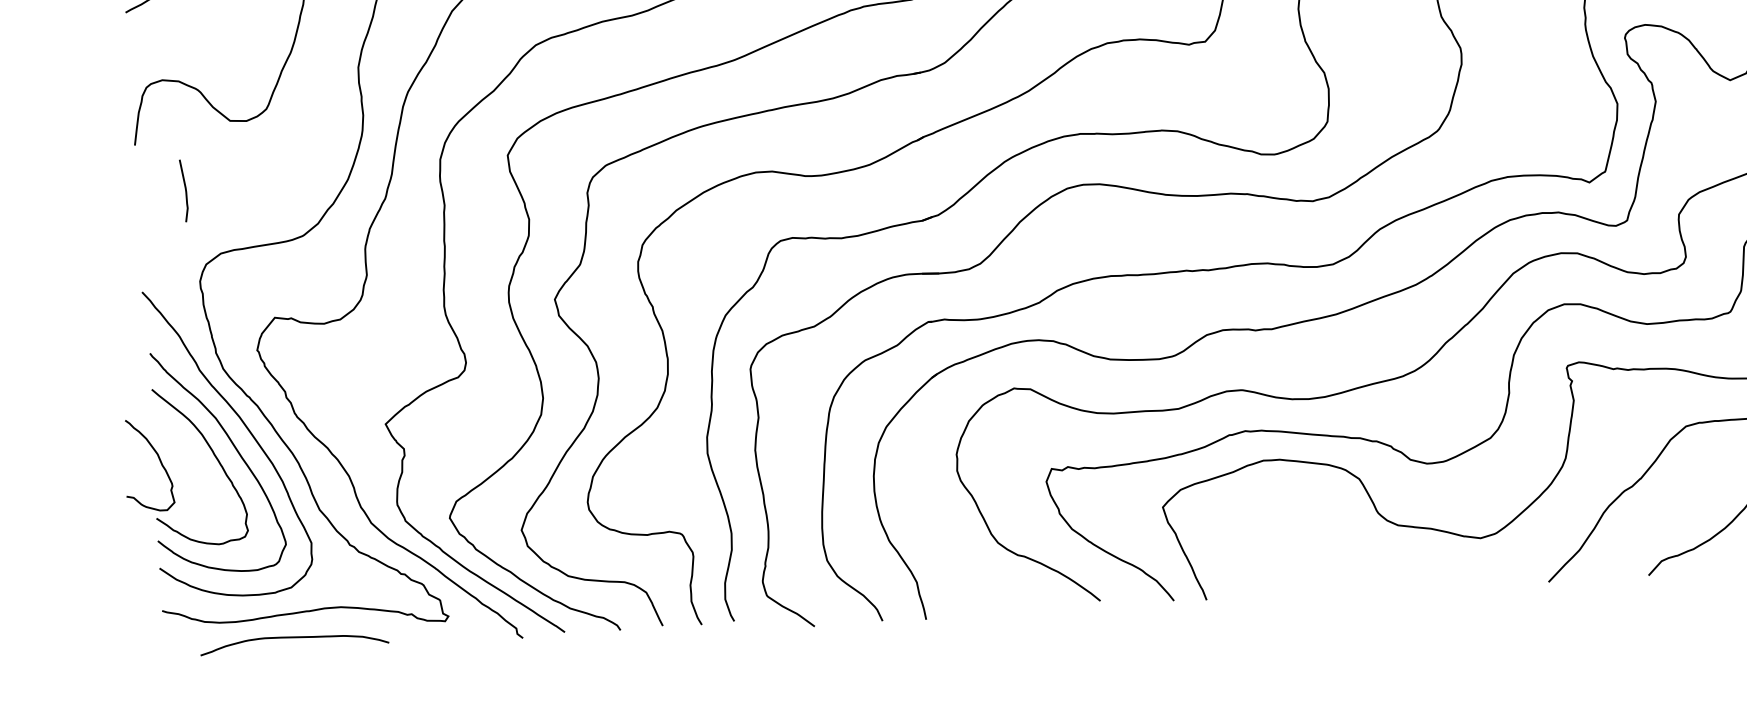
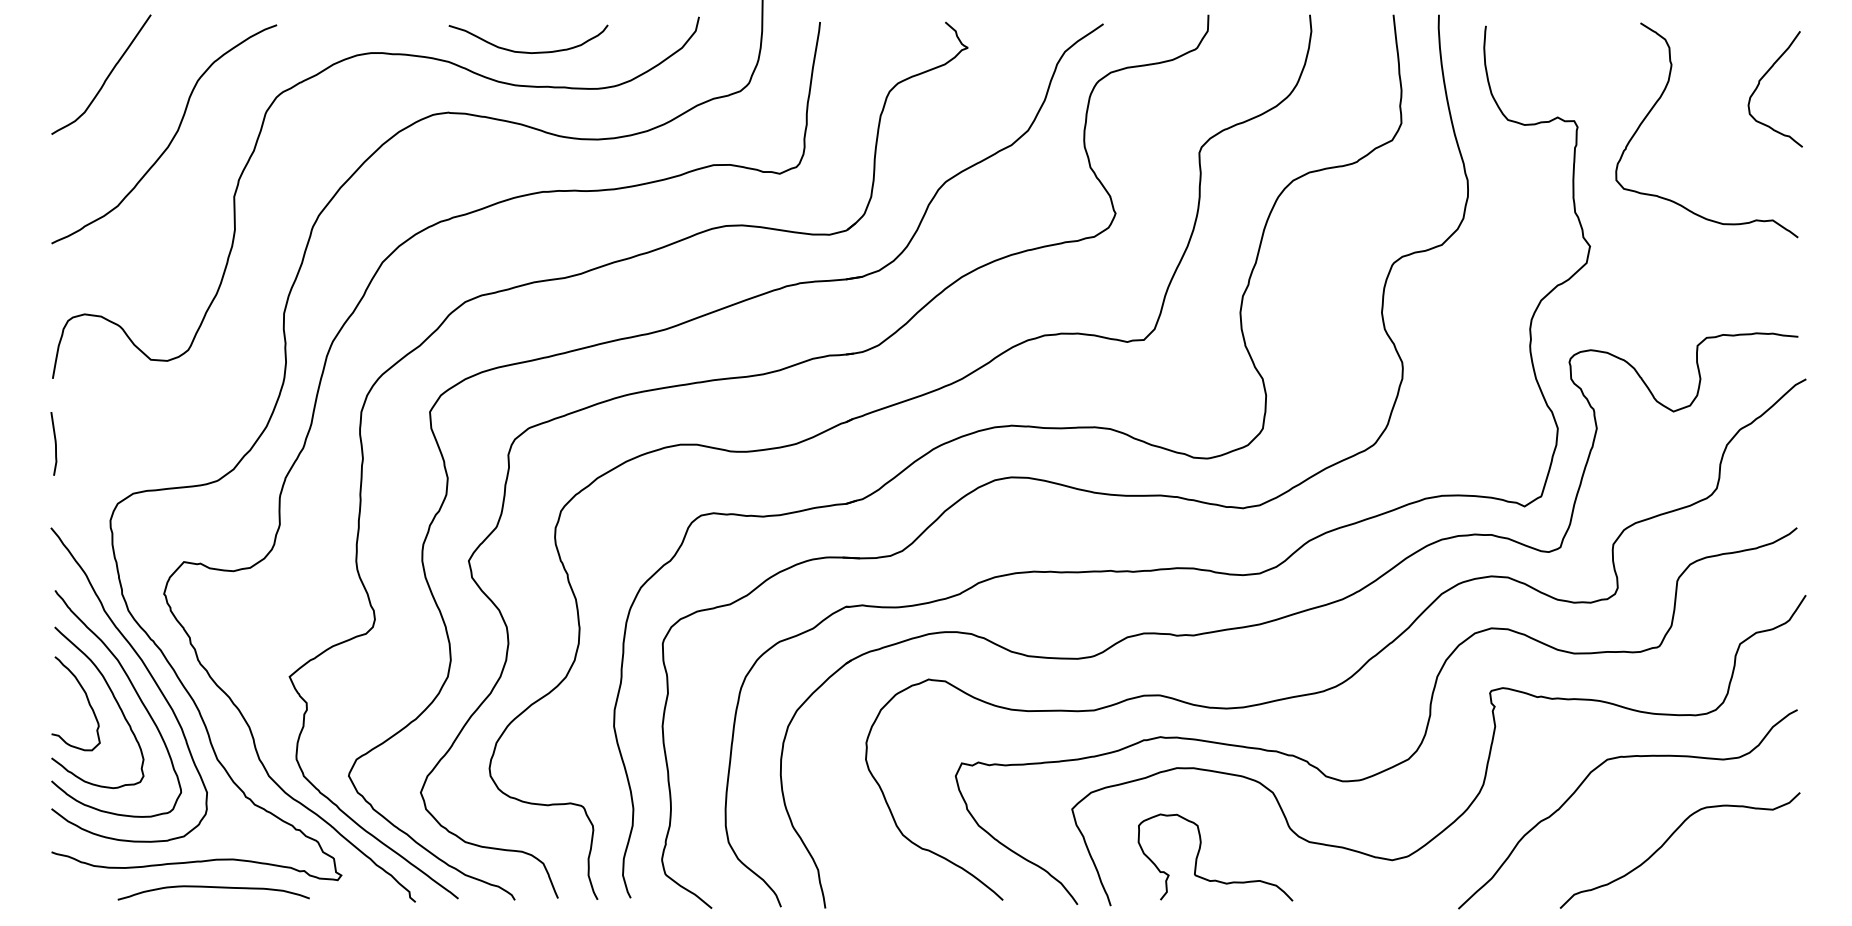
curve: (184, 190) -> (54, 443), moved
curve: (158, 459) -> (86, 698), moved
curve: (1290, 543) -> (1199, 853), added
curve: (295, 638) -> (214, 888), moved

